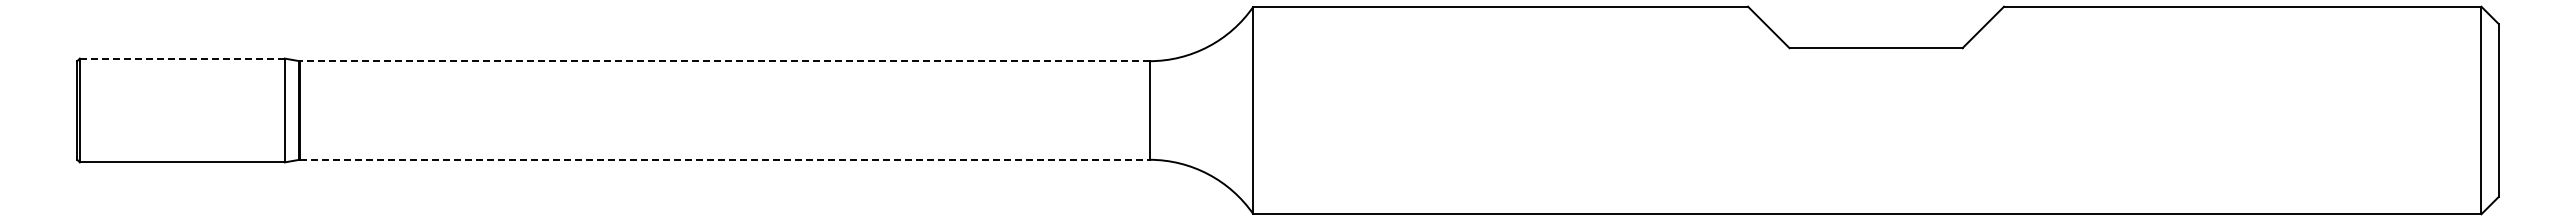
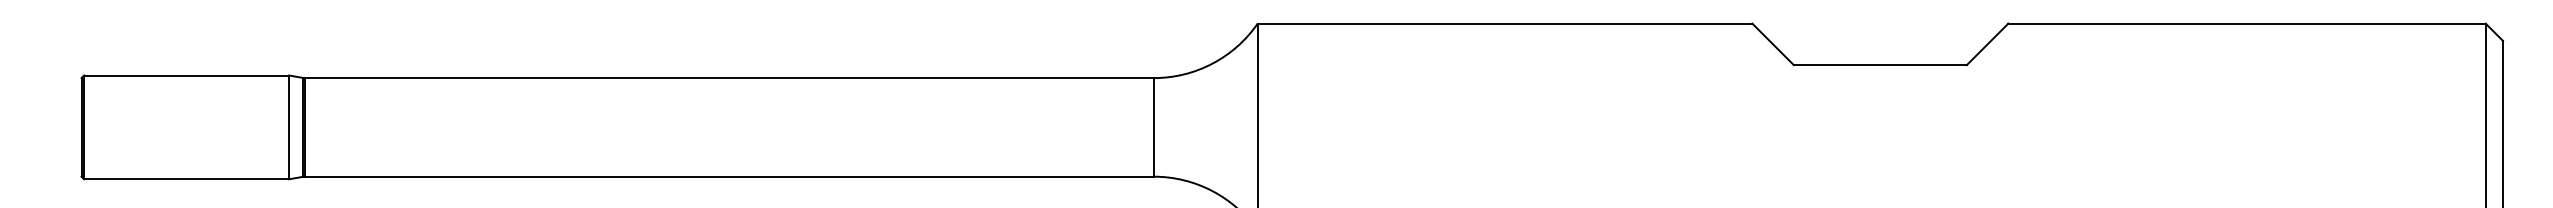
line: (181, 58) -> (185, 75), dashed -> solid
line: (725, 61) -> (729, 78), dashed -> solid
line: (725, 159) -> (729, 176), dashed -> solid

